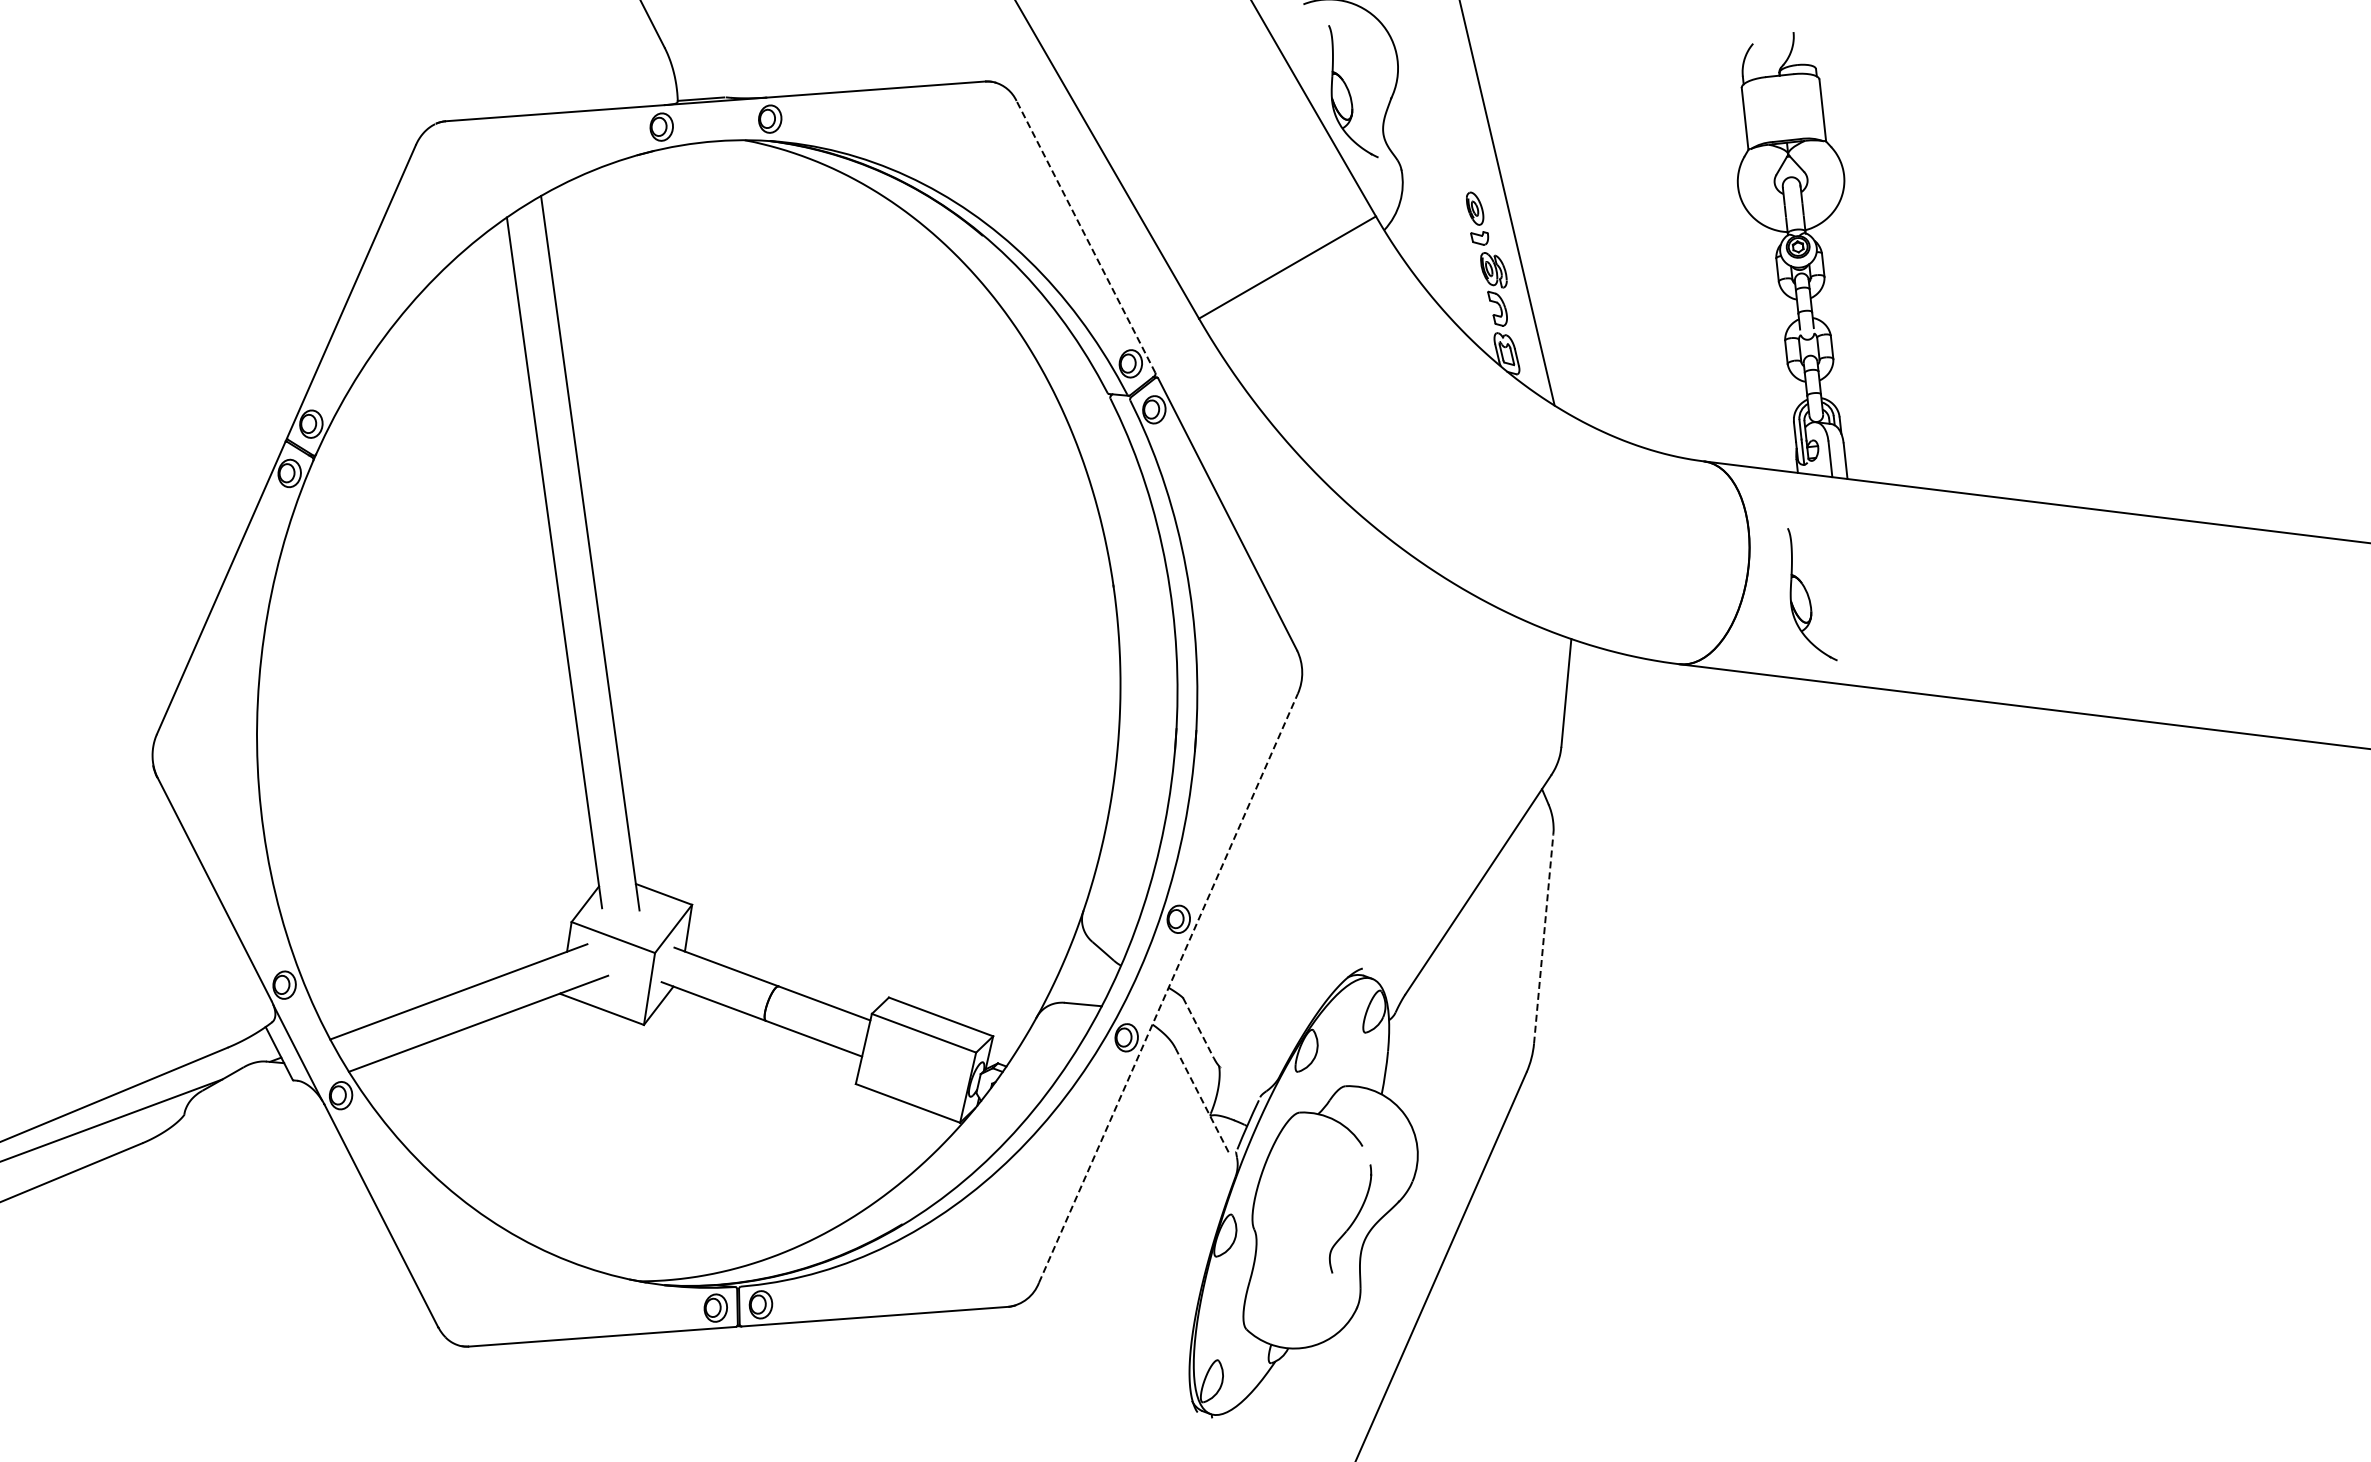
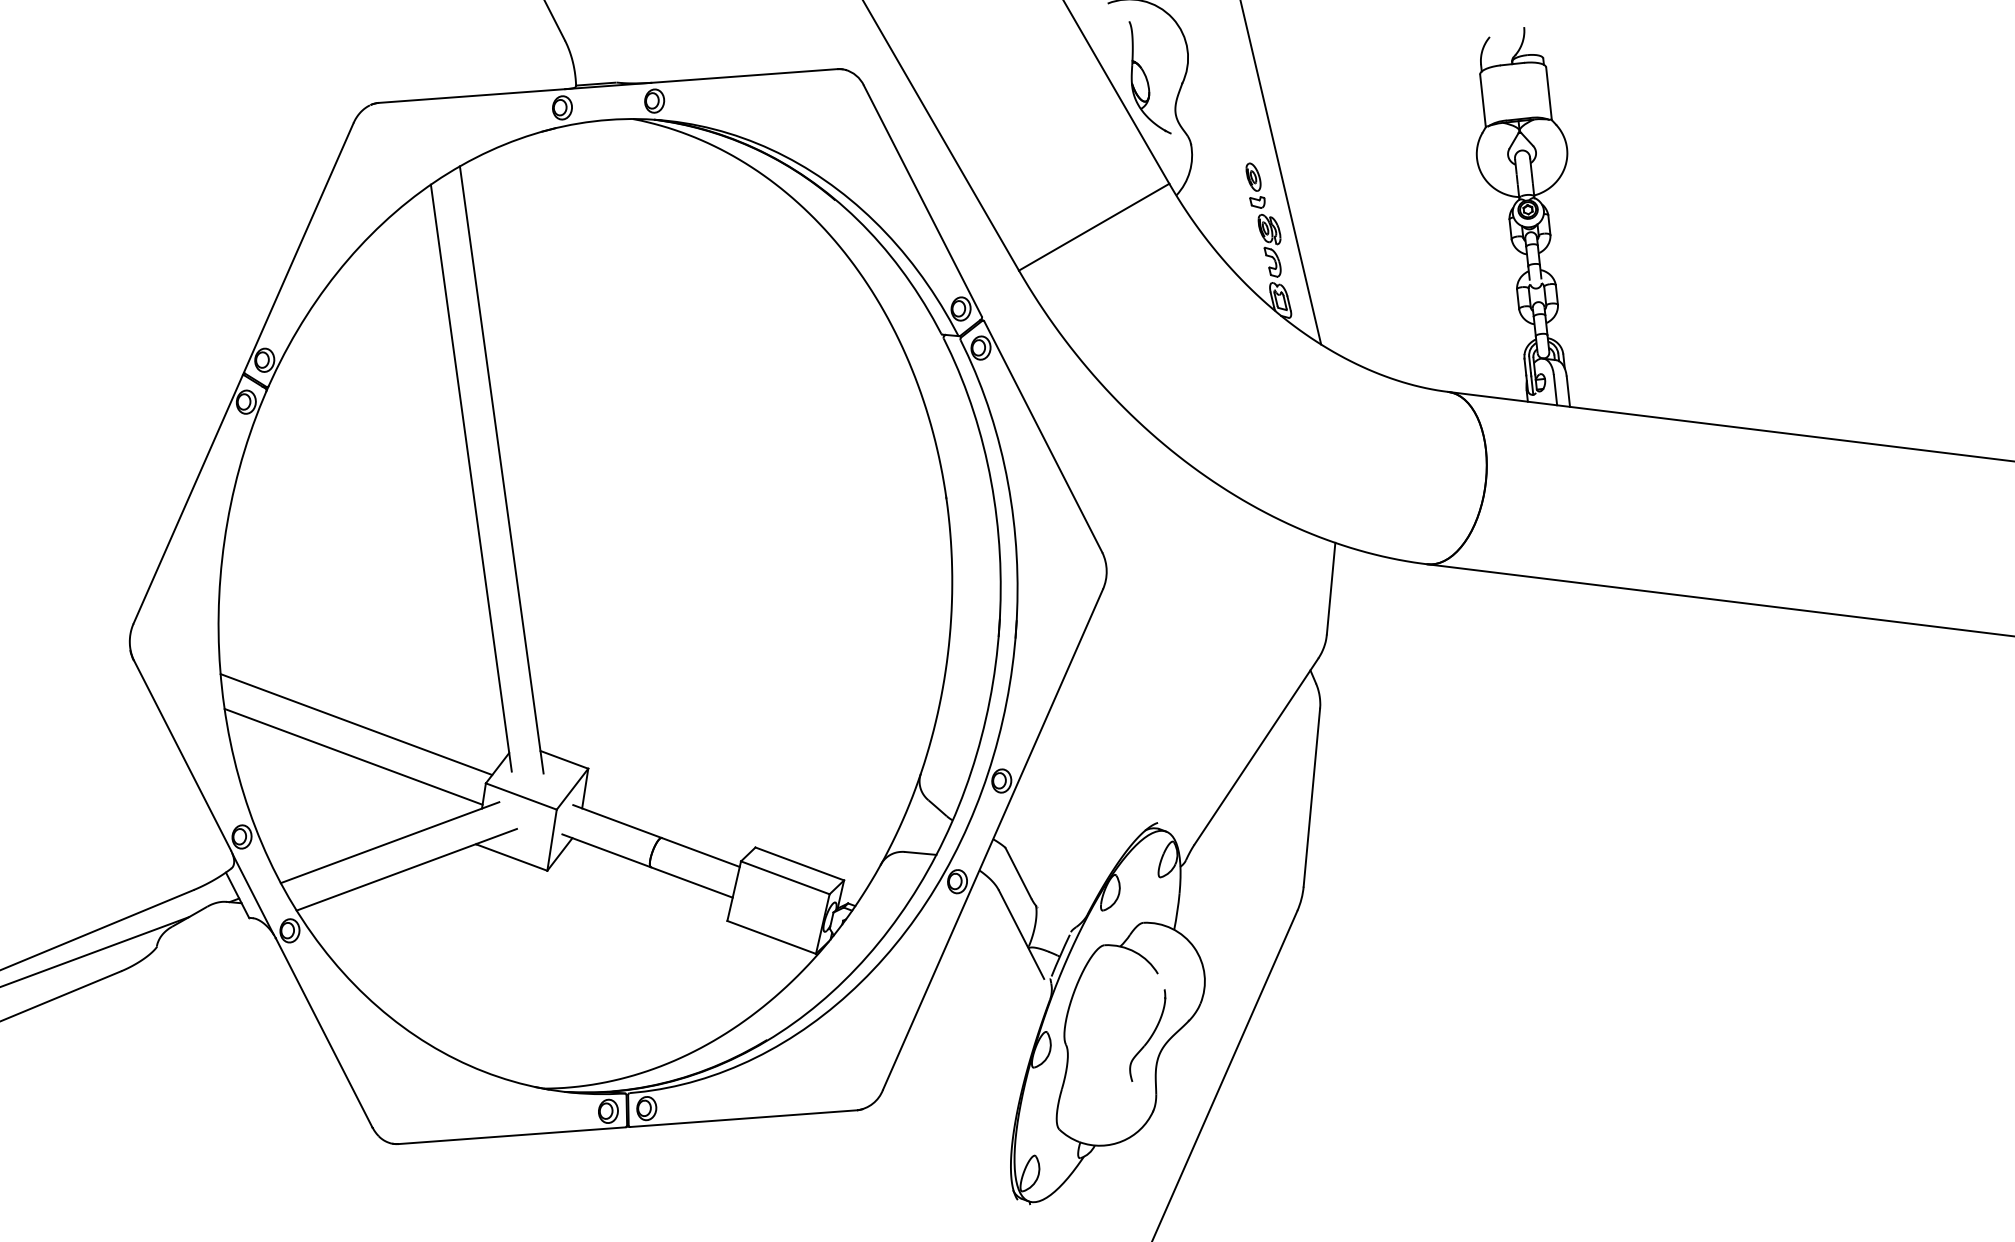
line: (1085, 236) -> (922, 200), dashed -> solid
part: (1812, 594) -> (1540, 505), removed
line: (419, 852) -> (356, 724), added
line: (415, 890) -> (353, 756), added
line: (1543, 938) -> (1311, 797), dashed -> solid
line: (1168, 988) -> (993, 839), dashed -> solid
line: (1198, 1027) -> (1018, 872), dashed -> solid
line: (1201, 1099) -> (1021, 934), dashed -> solid

